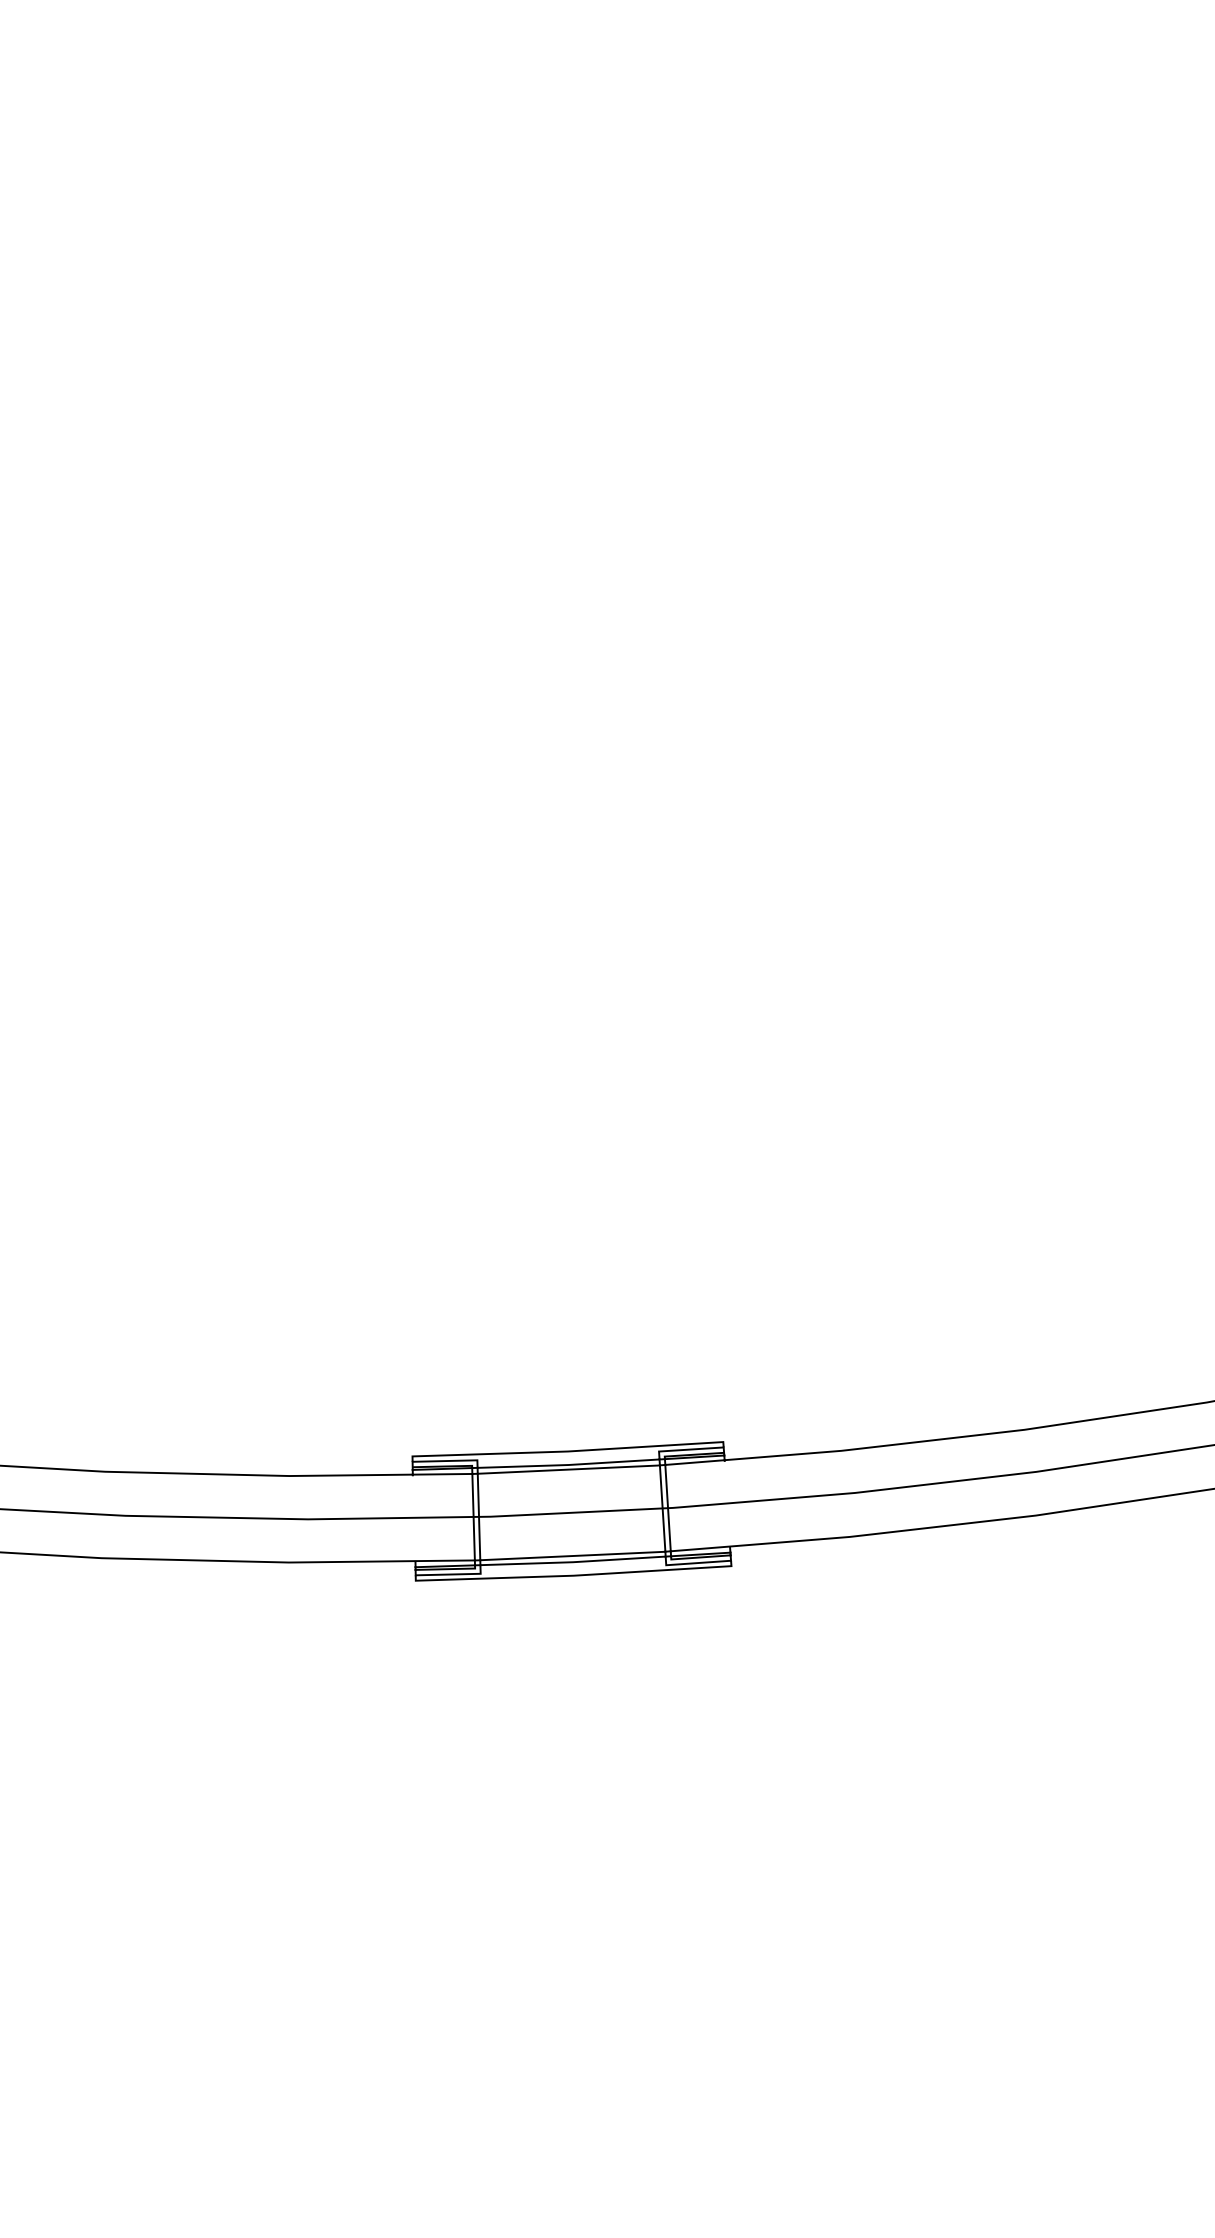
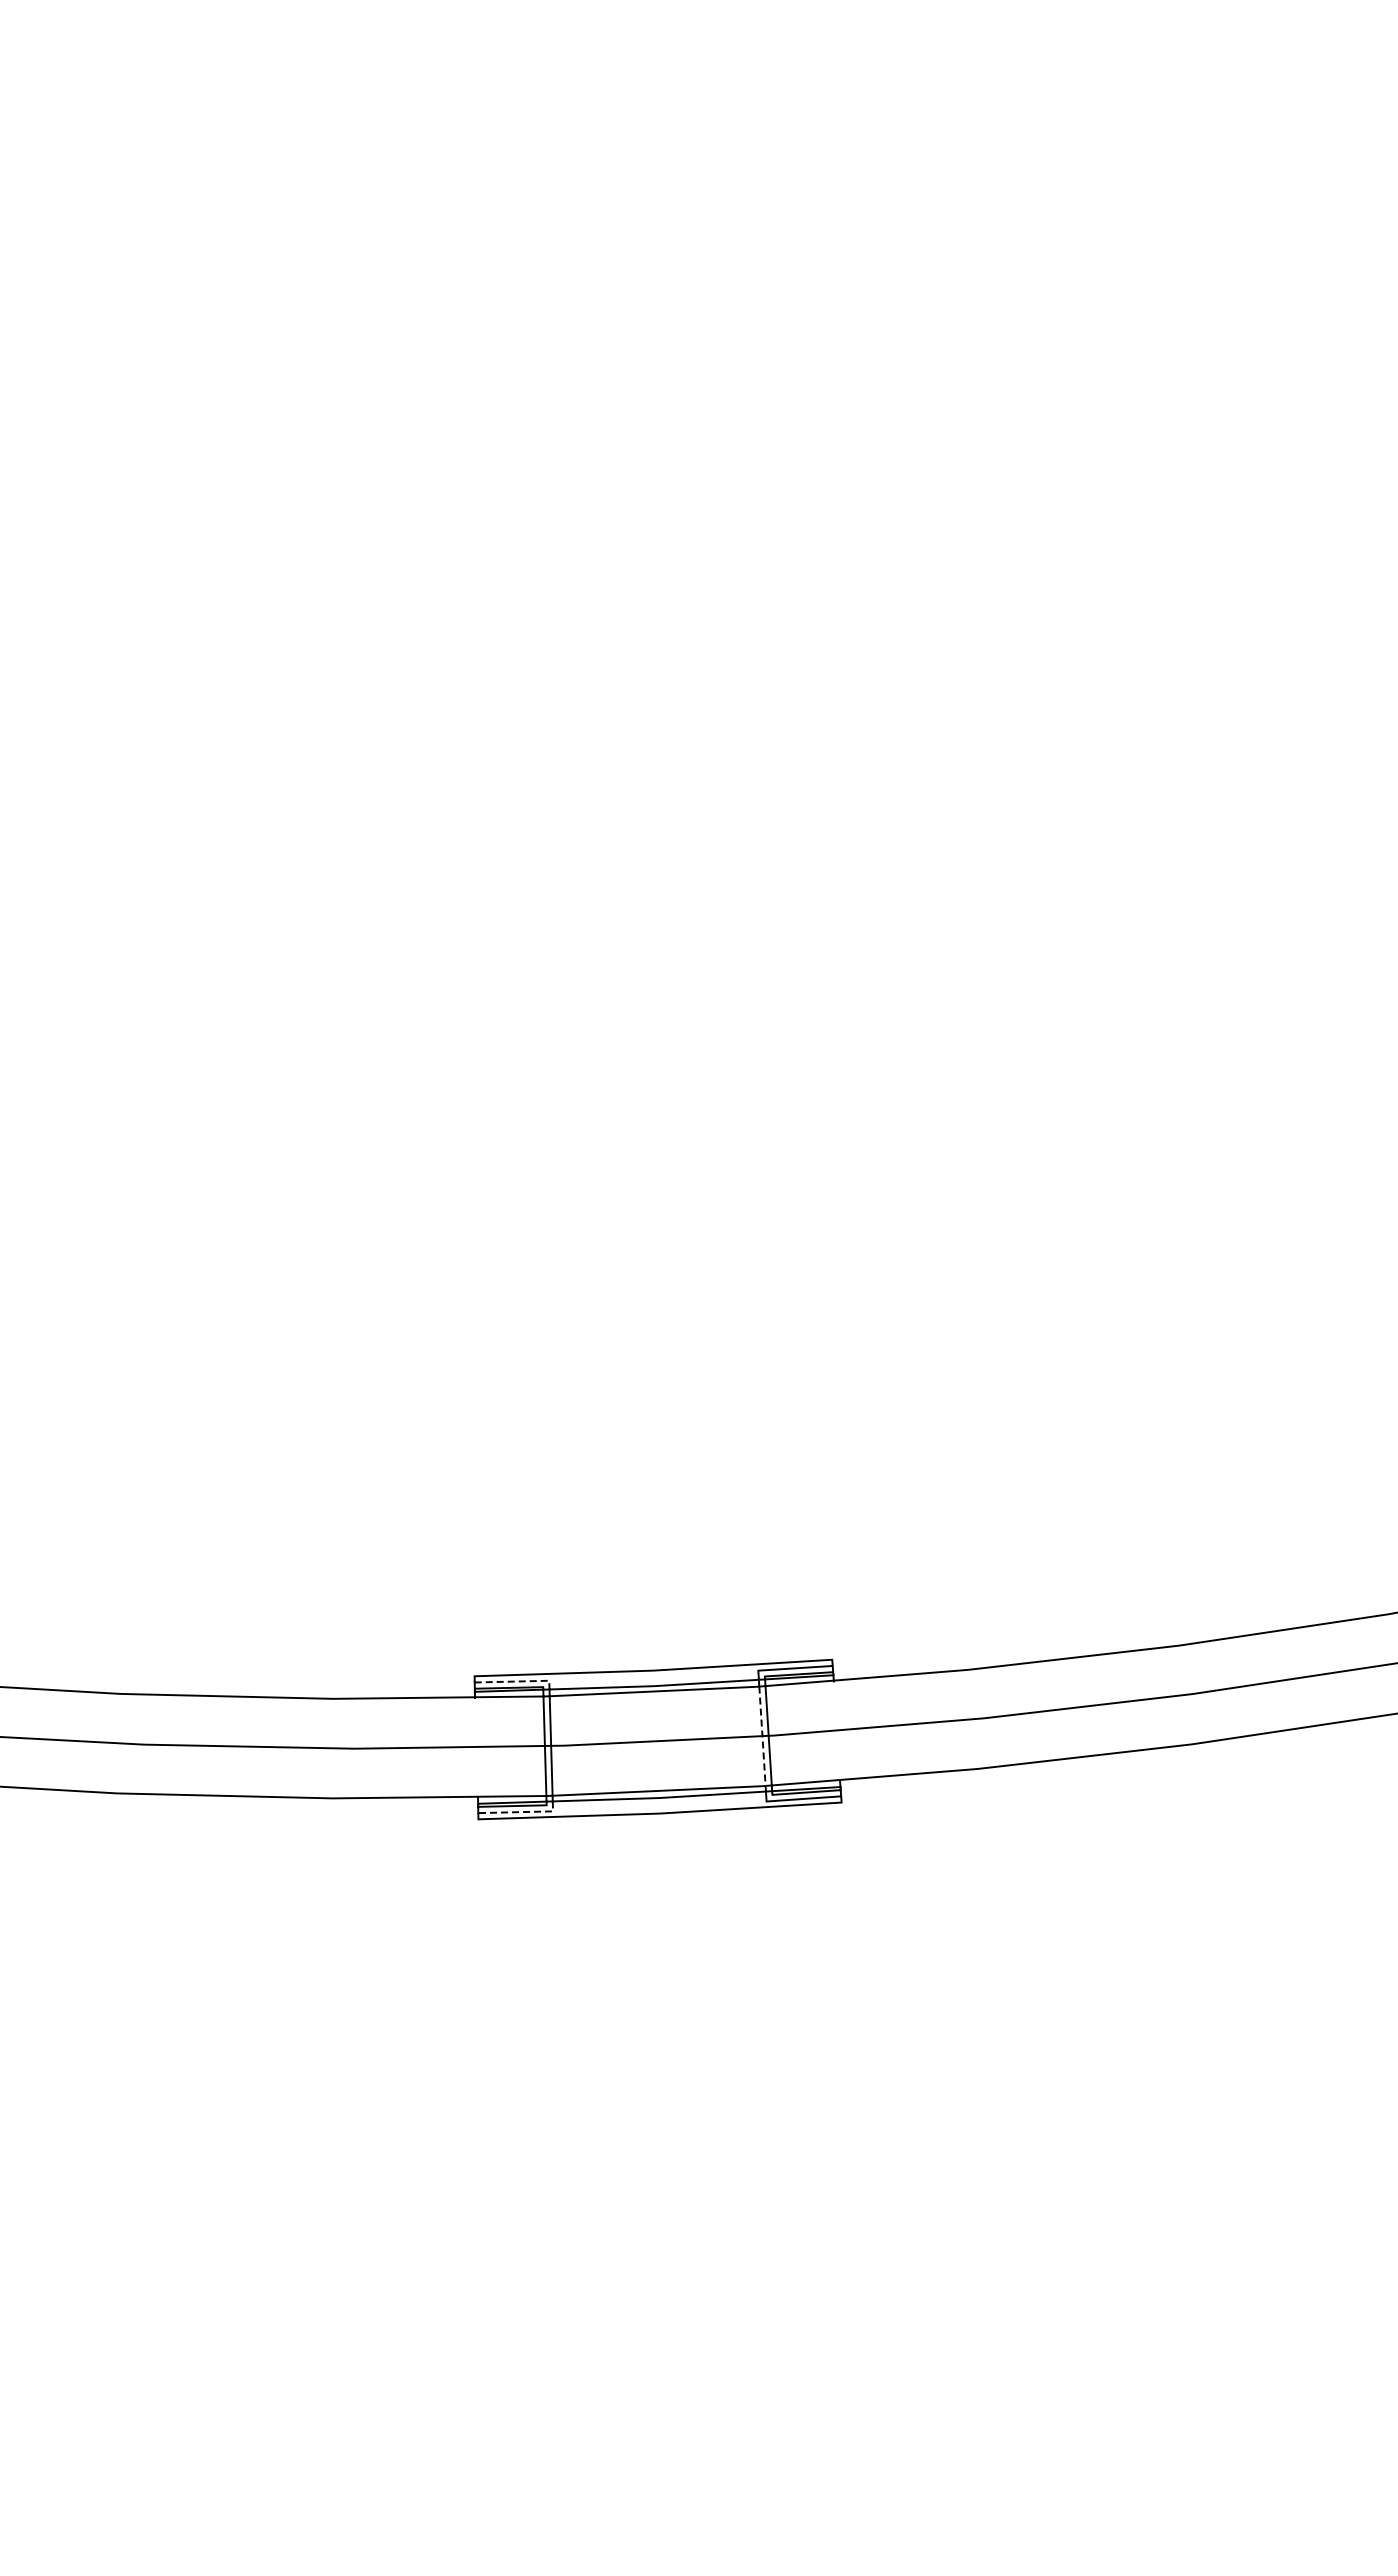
line: (449, 1460) -> (517, 1681), solid -> dashed
line: (662, 1508) -> (762, 1736), solid -> dashed
line: (453, 1574) -> (521, 1812), solid -> dashed

